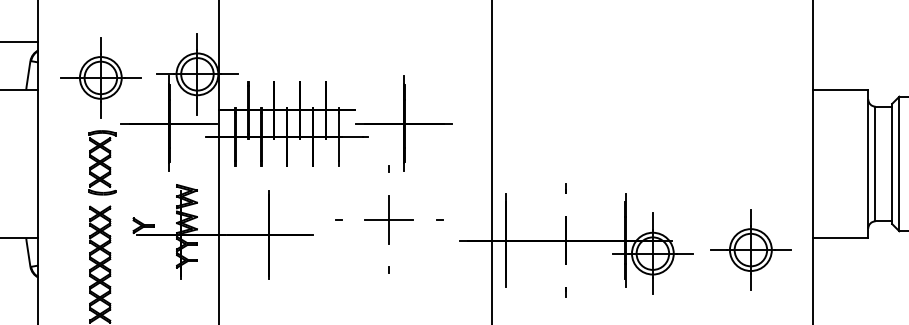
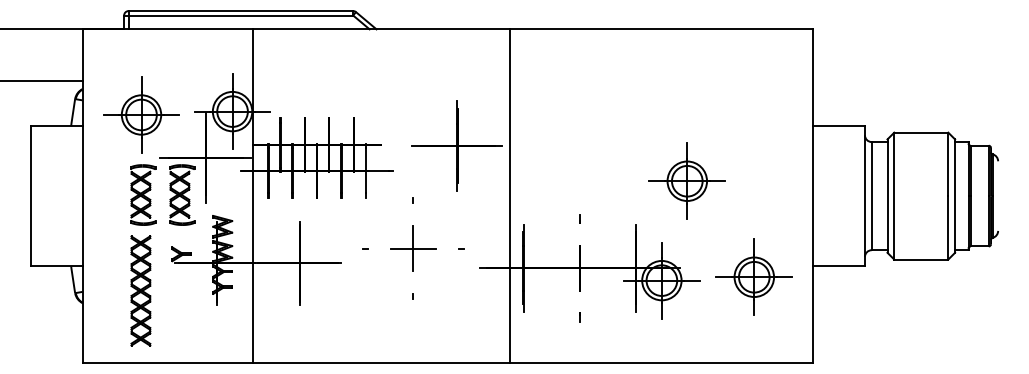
part: (403, 123) -> (456, 145), moved
part: (678, 147) -> (686, 180), added
part: (144, 162) -> (182, 194), added

